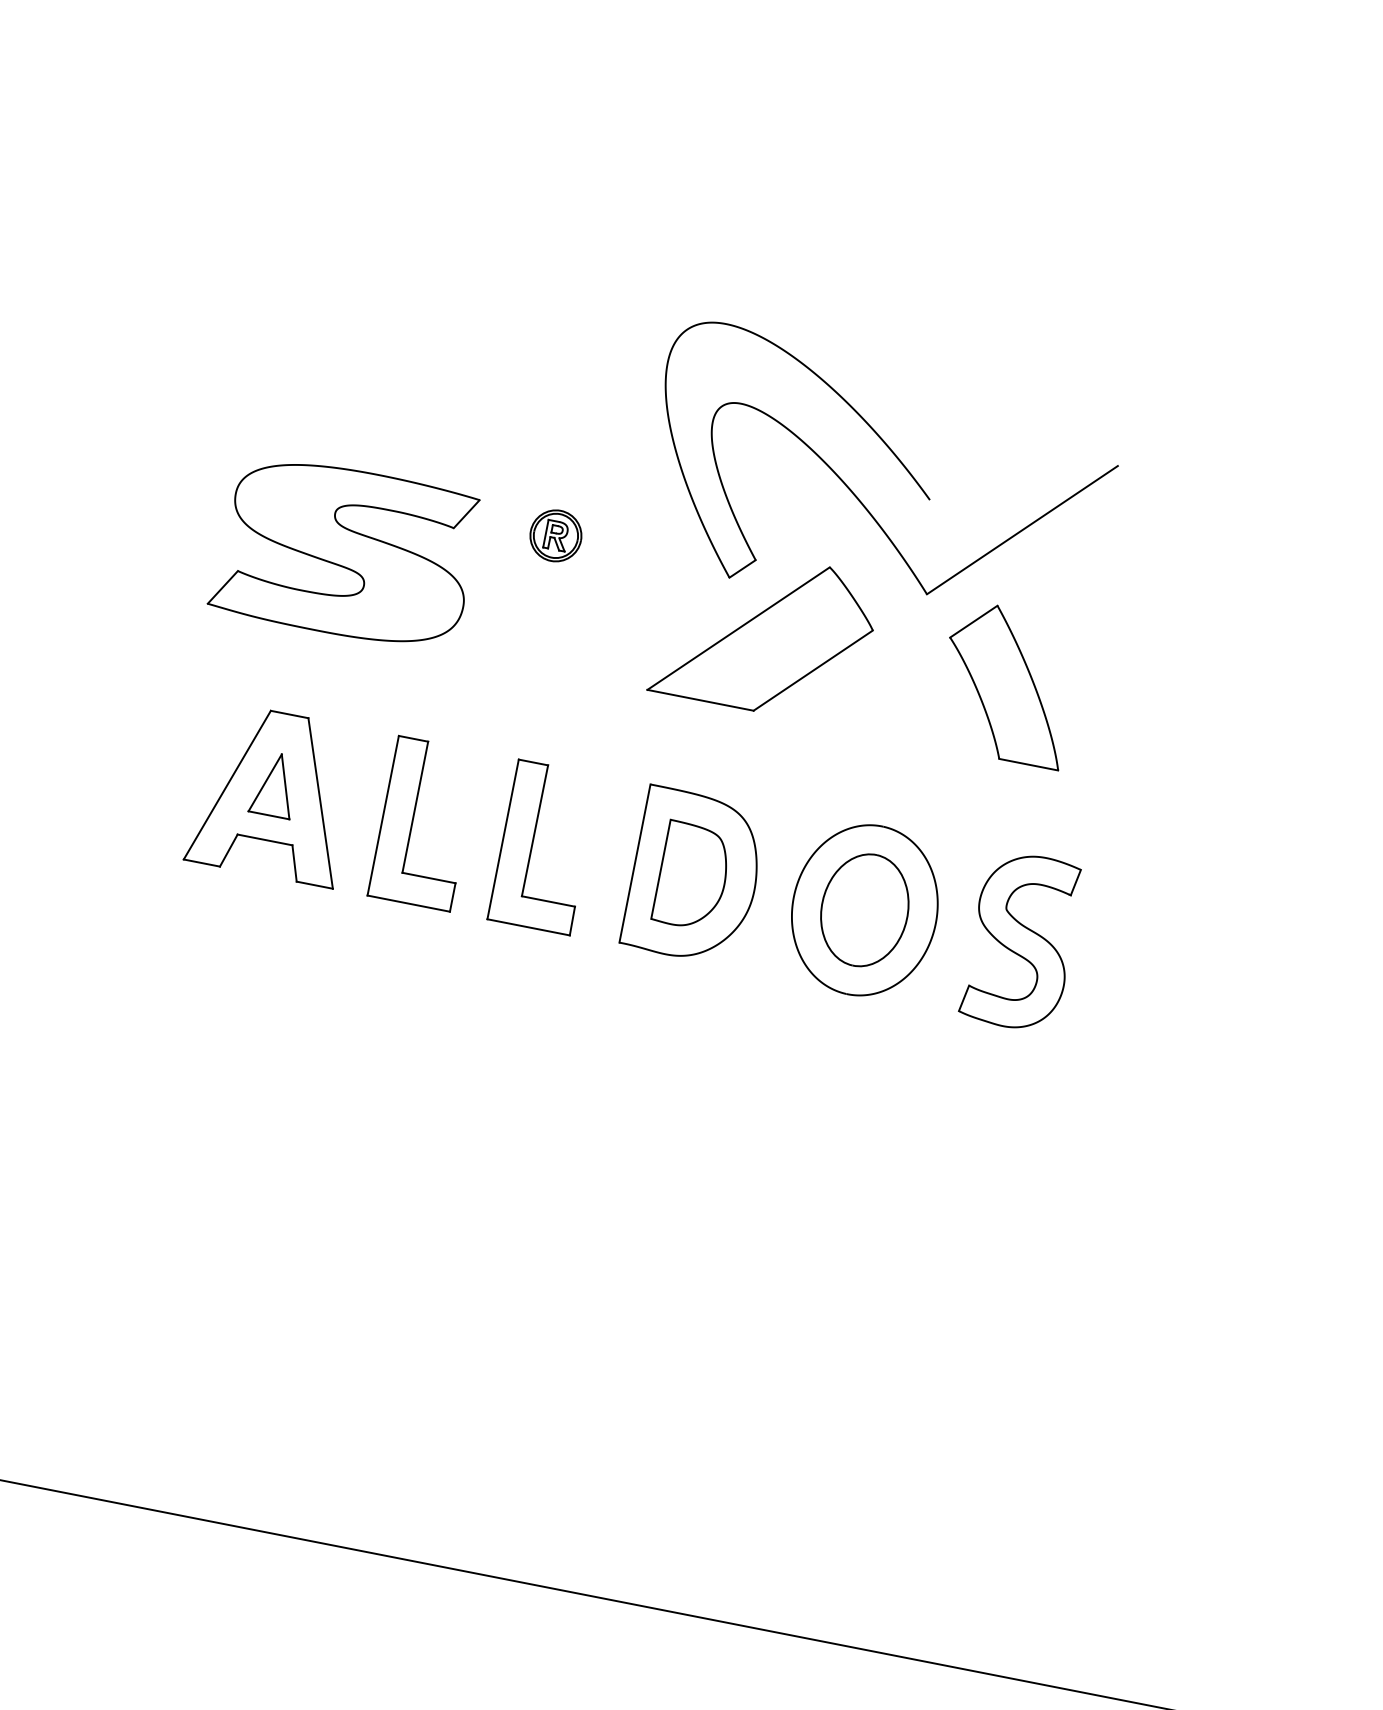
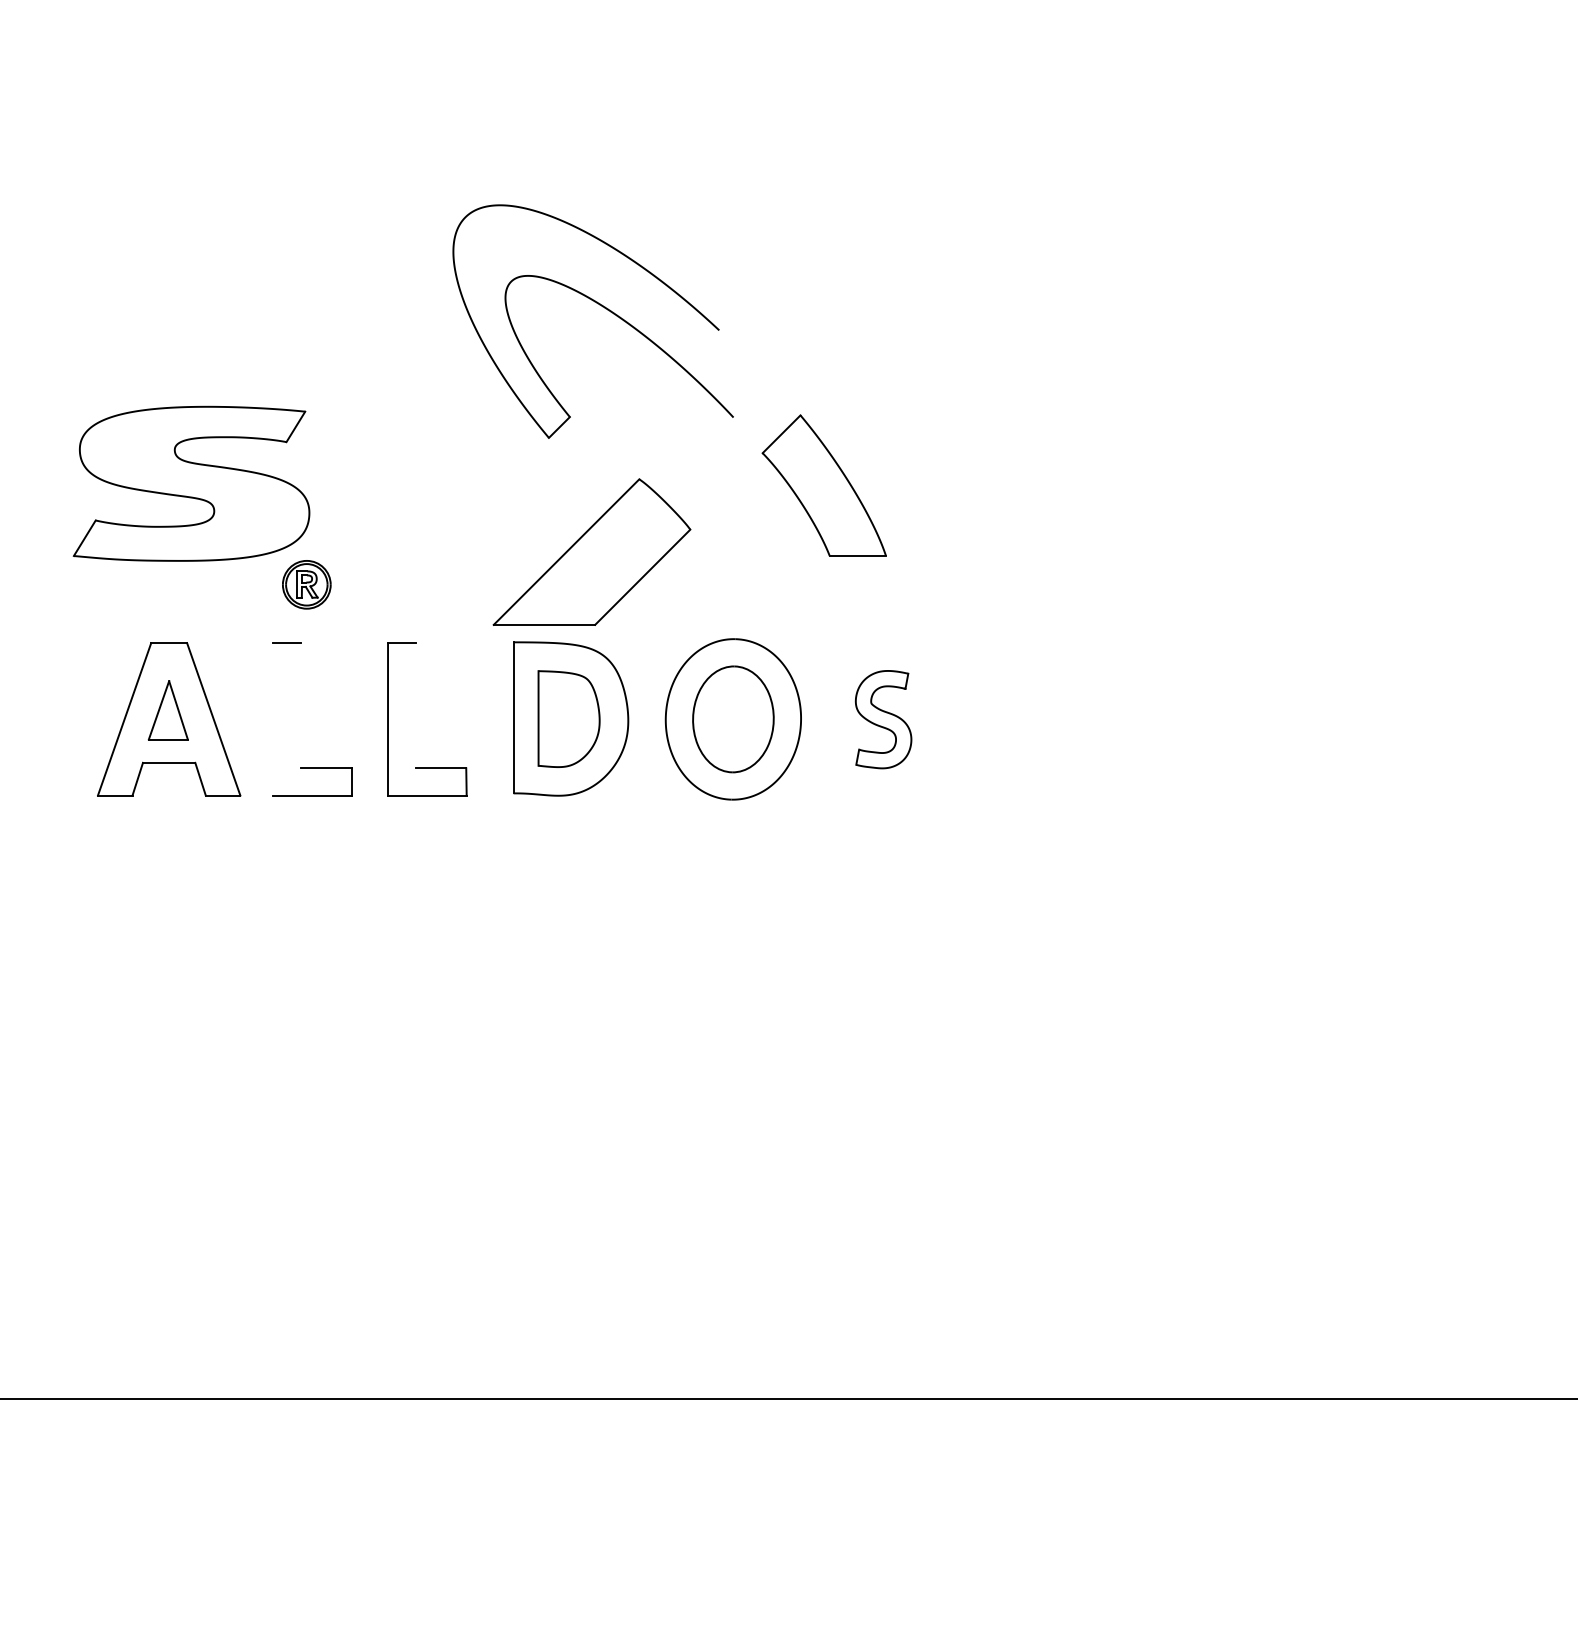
line: (1022, 530) -> (809, 341), removed
part: (555, 535) -> (306, 584), moved
part: (764, 633) -> (591, 551), moved
line: (415, 807) -> (301, 705), removed
line: (383, 815) -> (273, 719), removed
line: (534, 830) -> (415, 705), removed
part: (1021, 941) -> (883, 719), size x0.6

